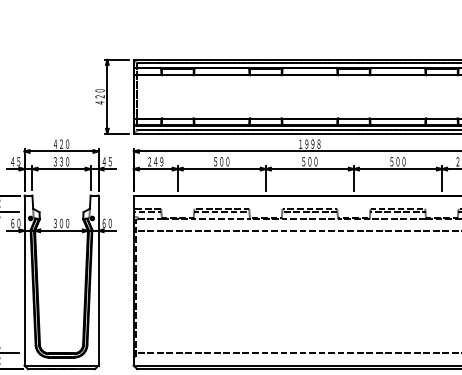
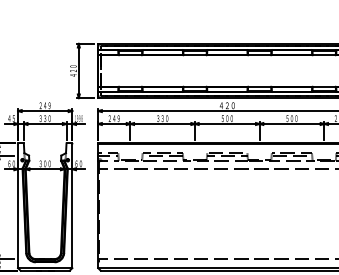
text: (61, 143) -> (45, 105), ４２０ -> ２４９
text: (309, 143) -> (227, 105), １９９８ -> ４２０
text: (107, 161) -> (78, 118), ４５ -> １９９８
text: (218, 161) -> (160, 118), ５００ -> ３３０

